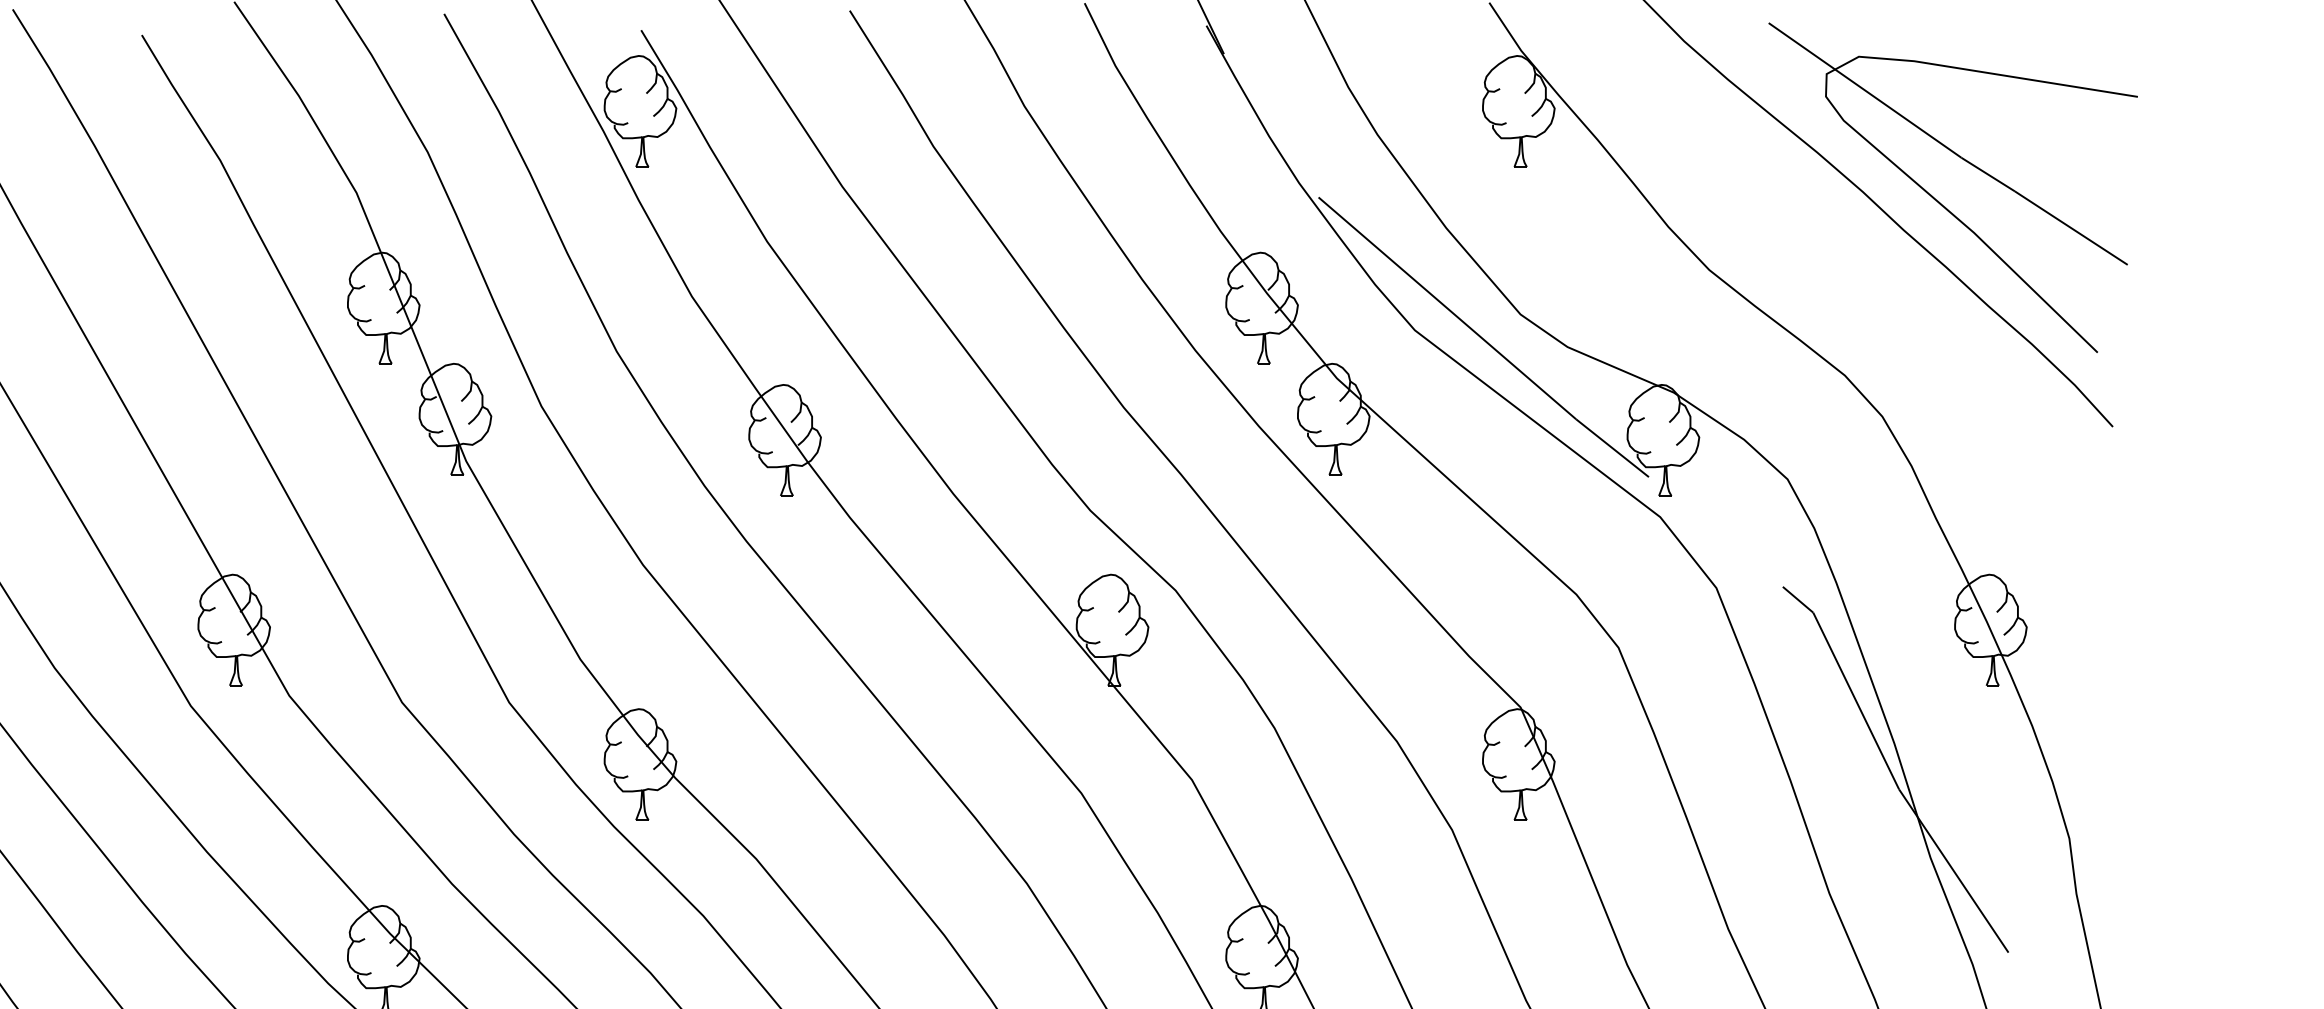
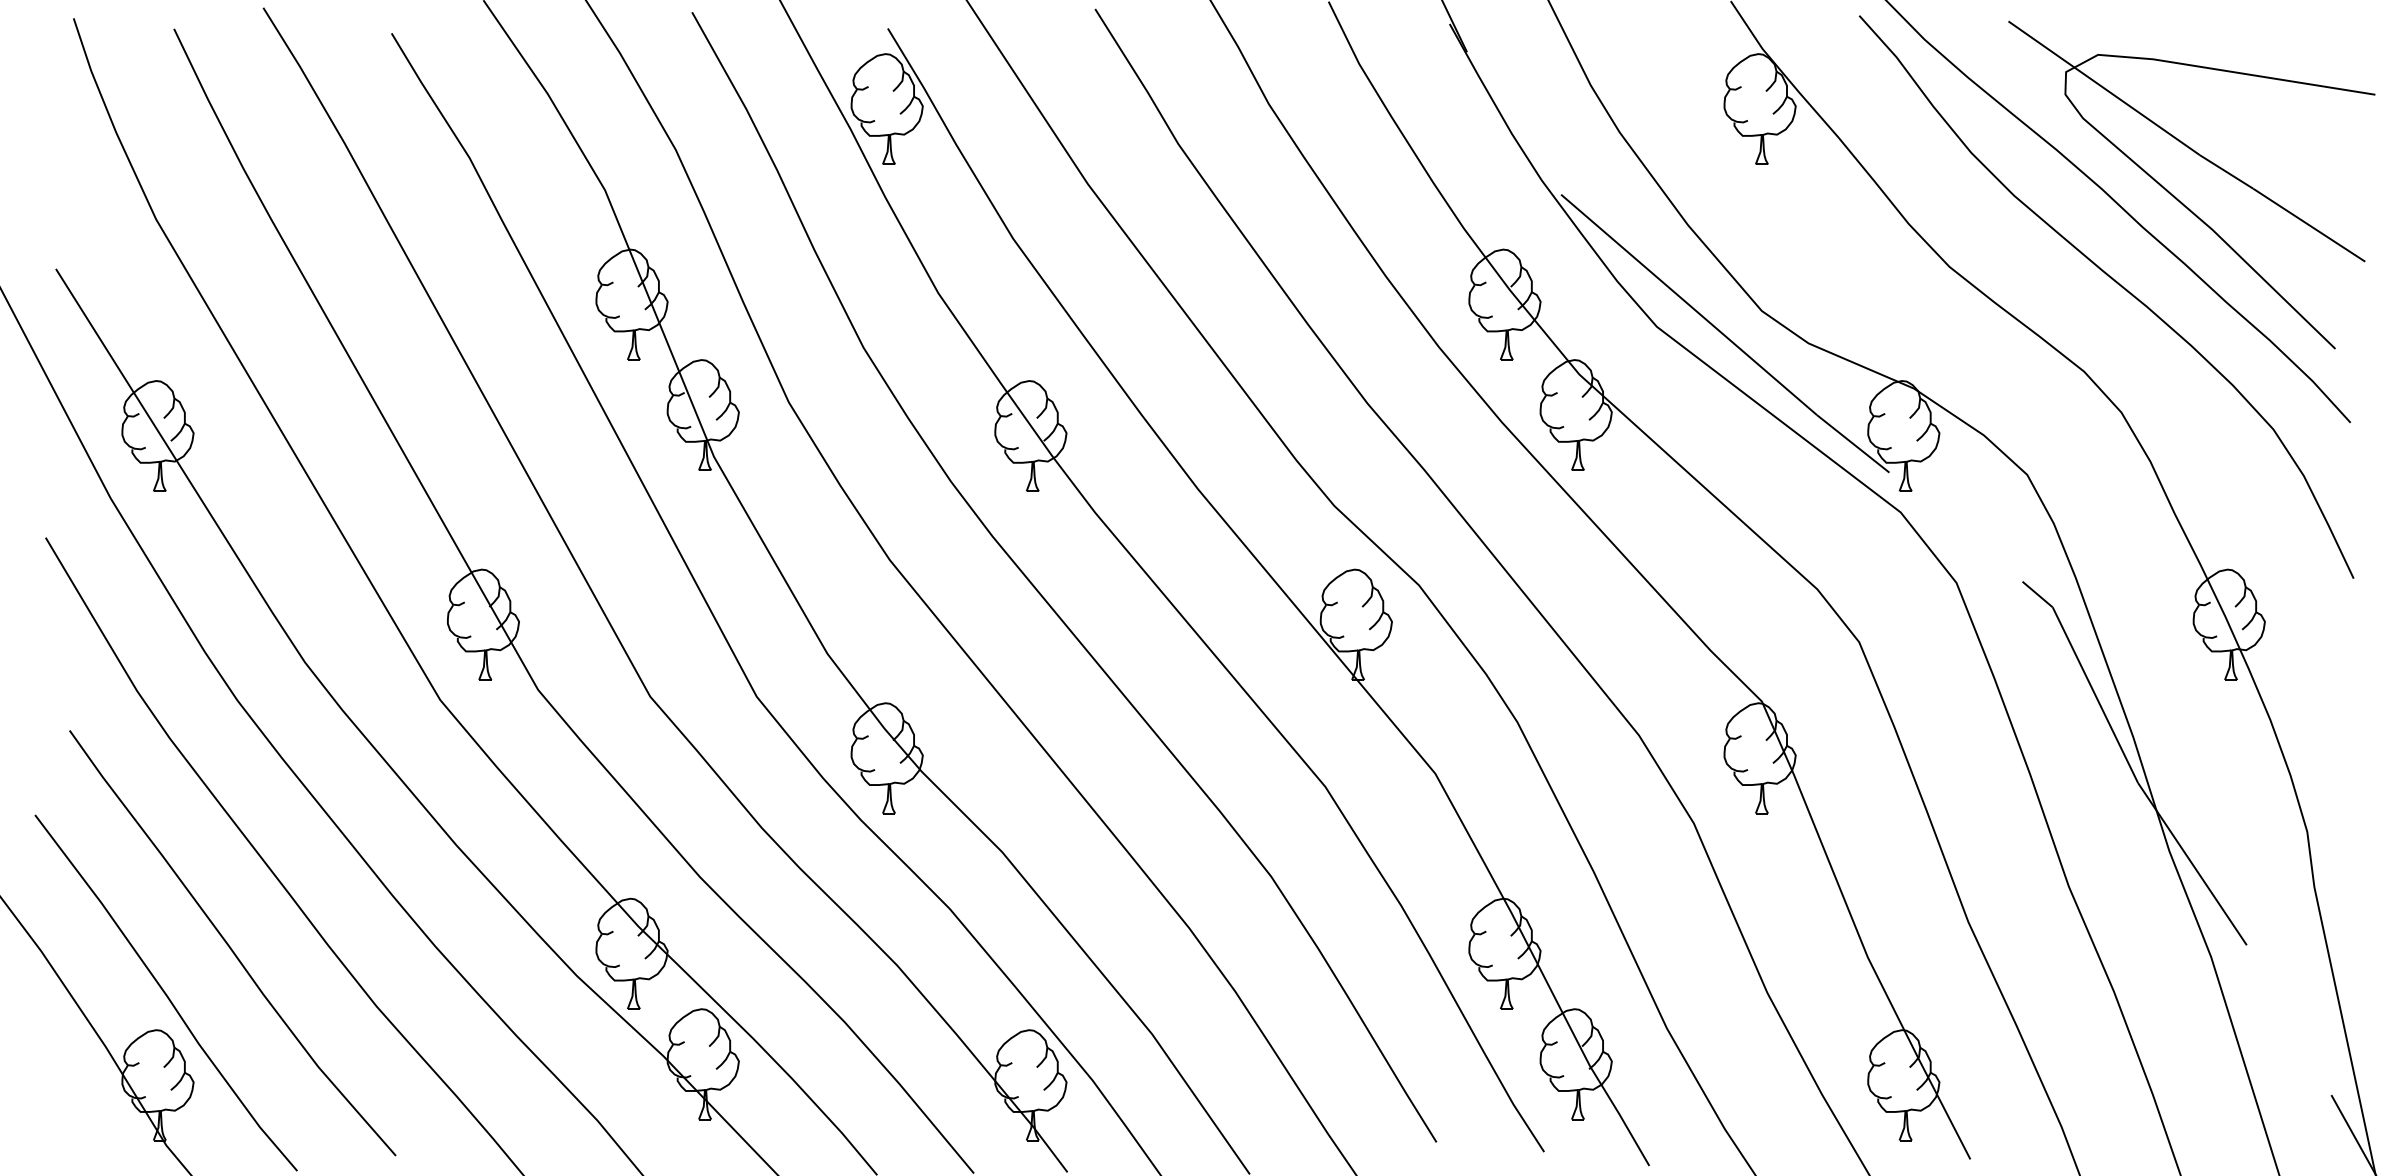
curve: (1878, 287) -> (2117, 284), added

